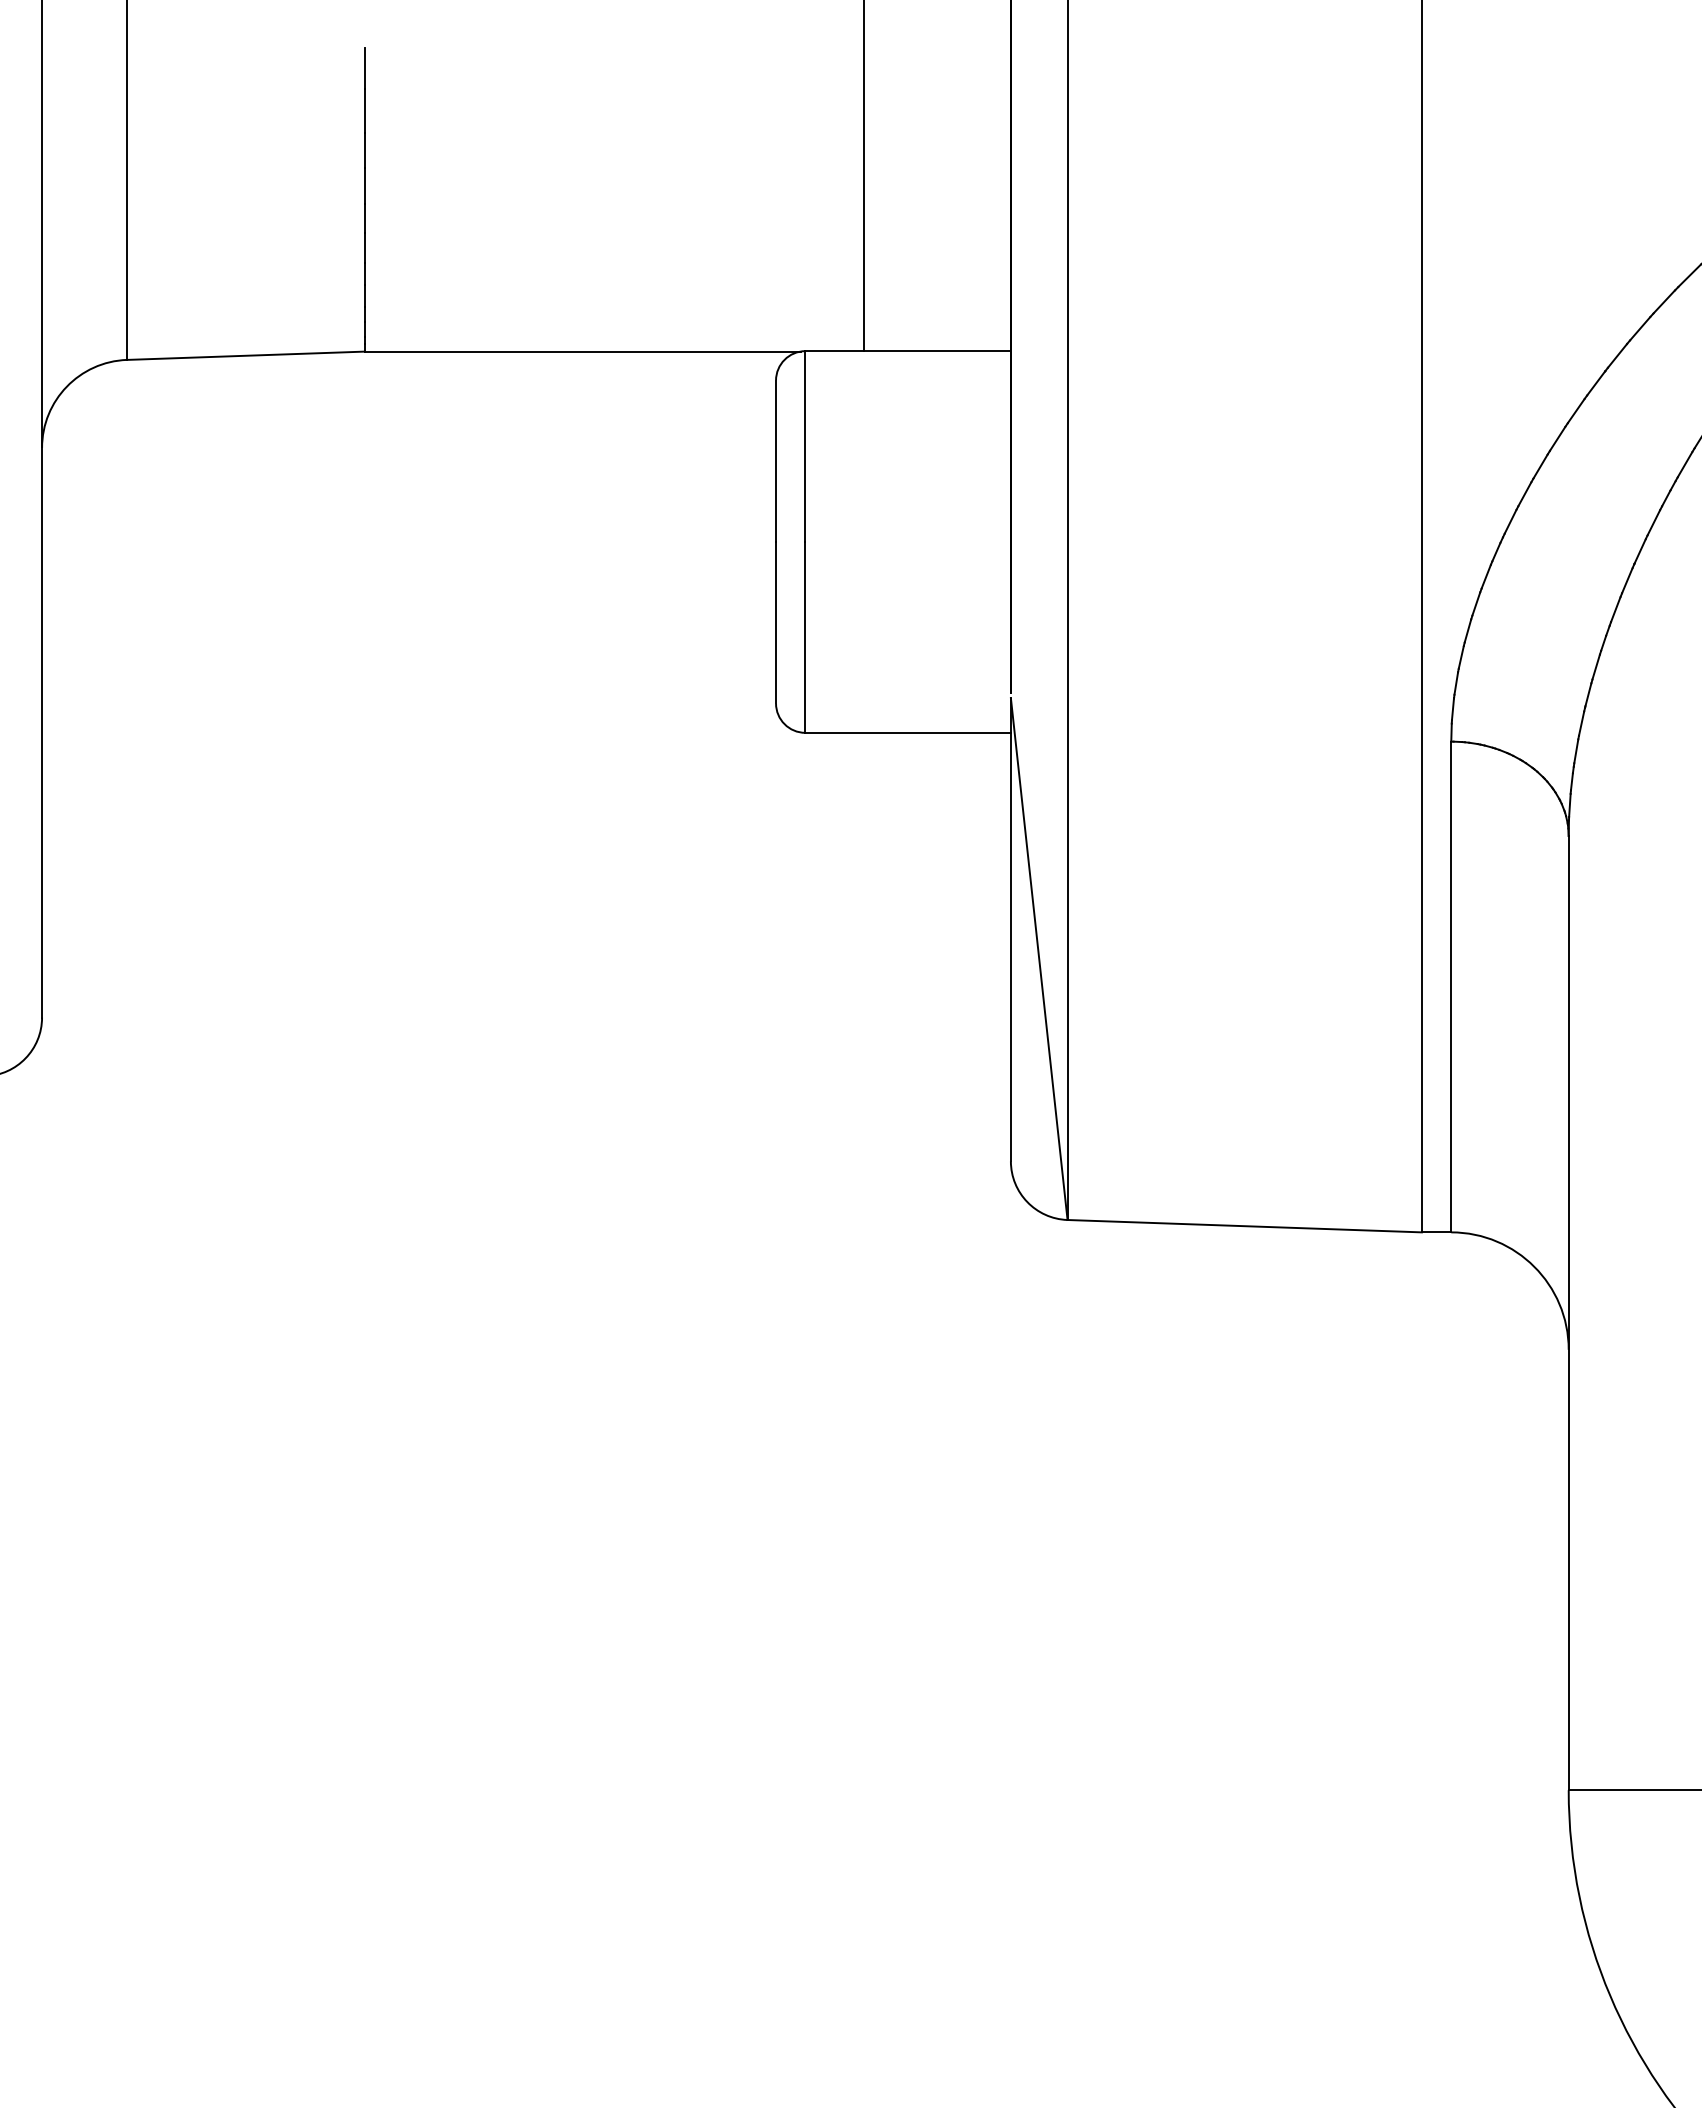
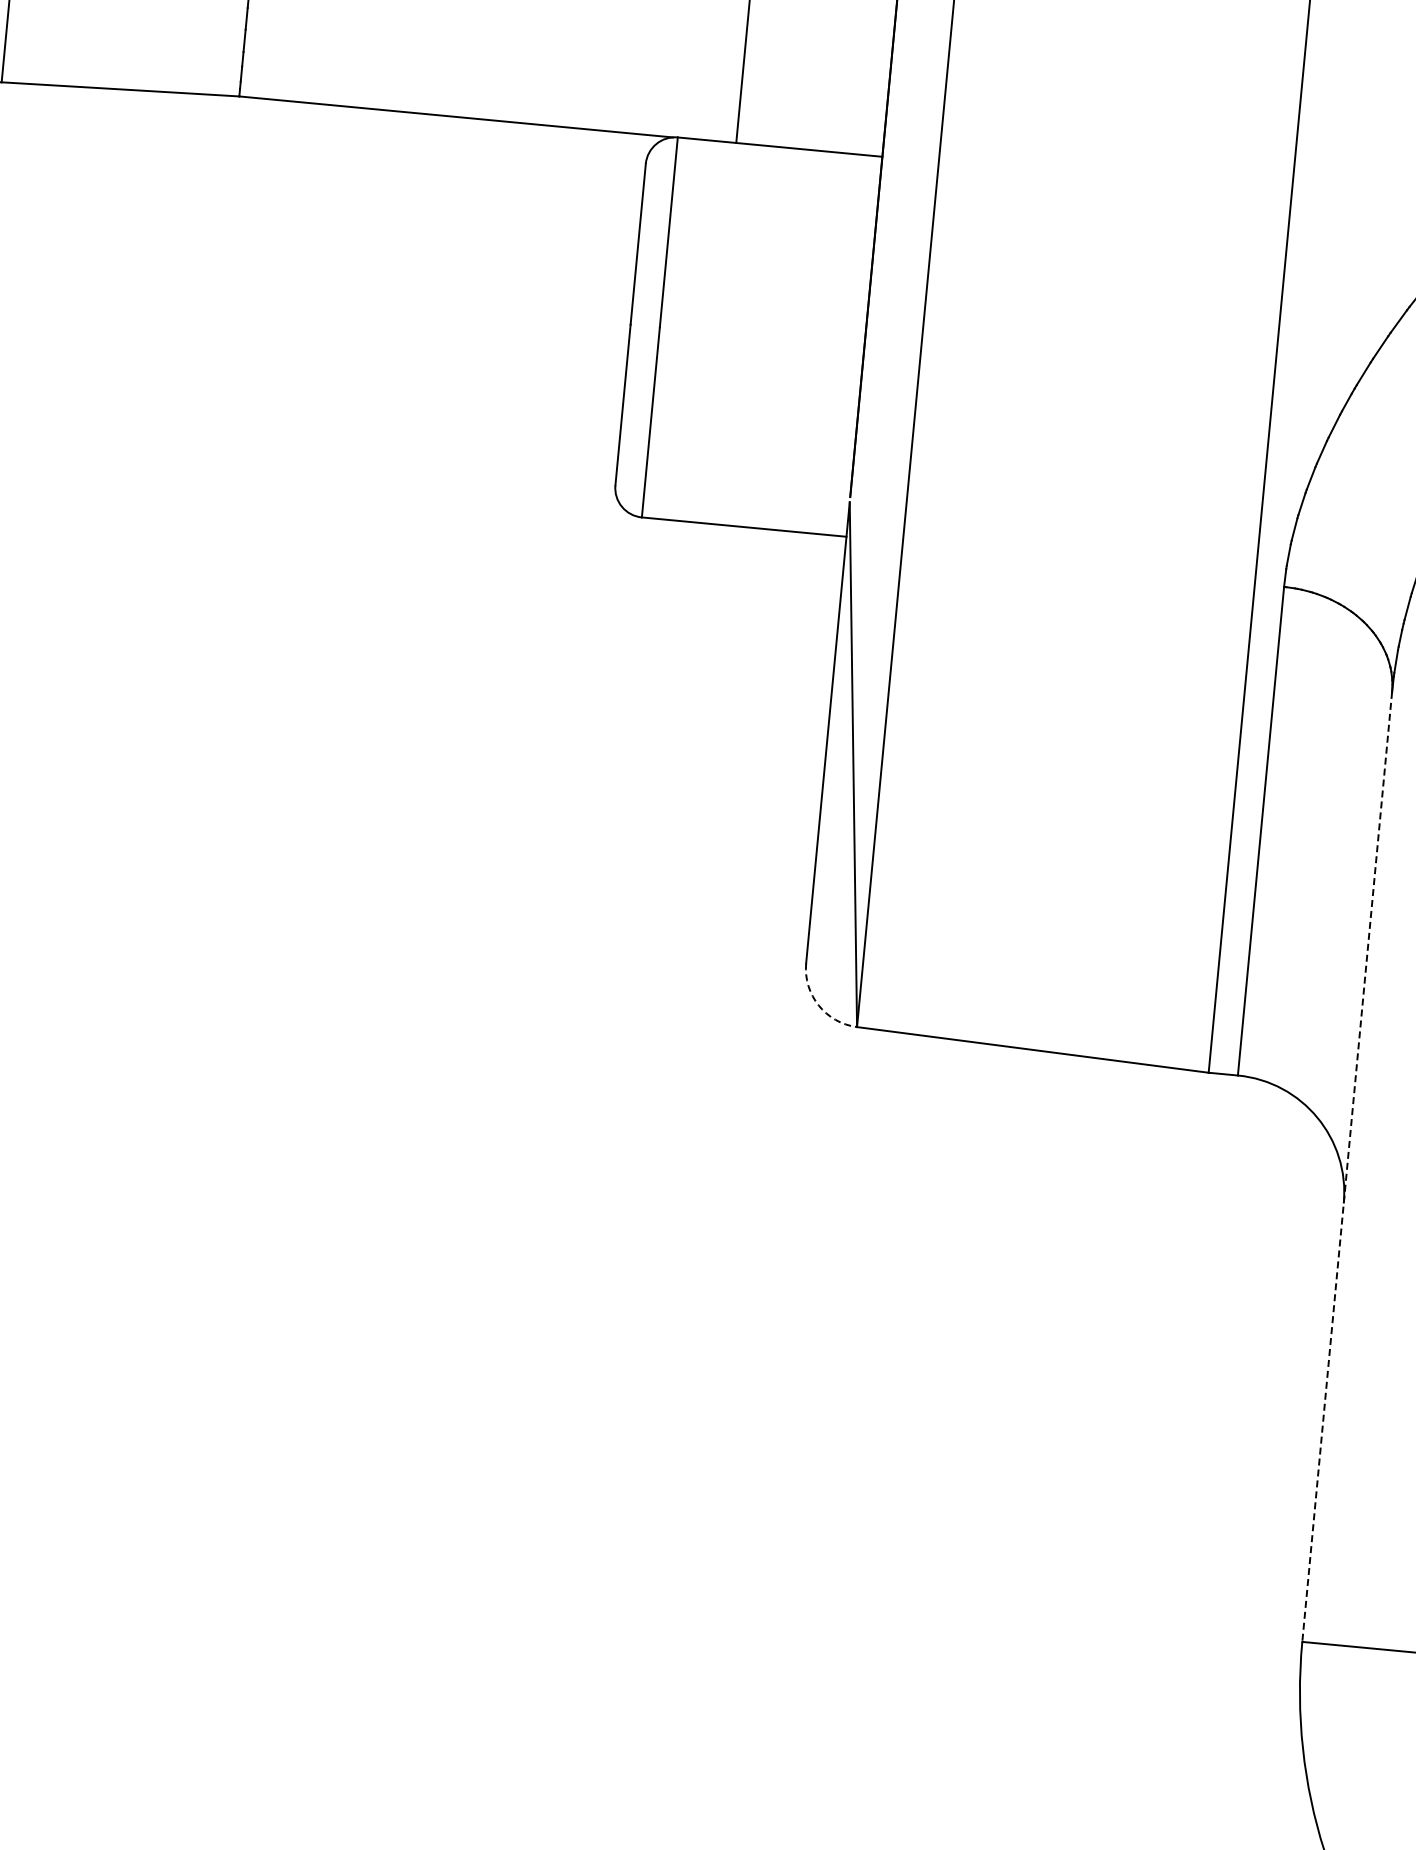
arc: (1027, 1202) -> (818, 1005), solid -> dashed
line: (1568, 1313) -> (1346, 1167), solid -> dashed

